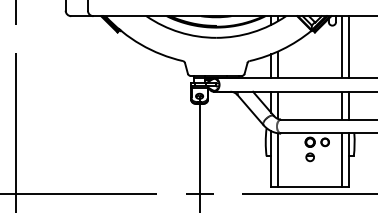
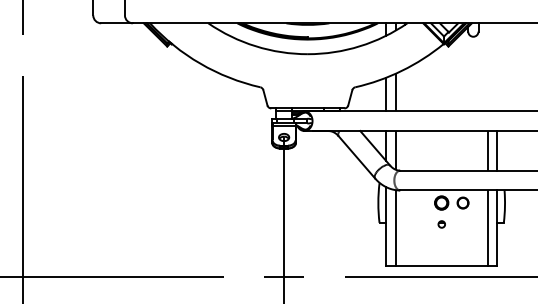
line: (342, 47) -> (487, 67), removed
line: (349, 47) -> (497, 67), removed
part: (310, 157) -> (441, 224), size x0.6

